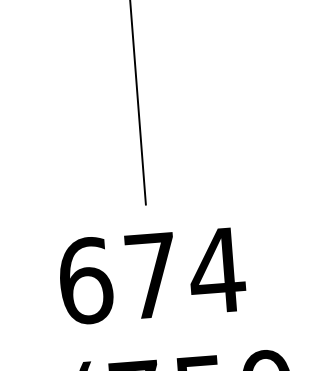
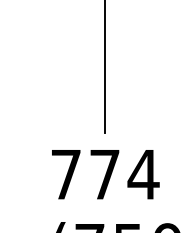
text: (86, 280) -> (66, 174), 674 -> 774

